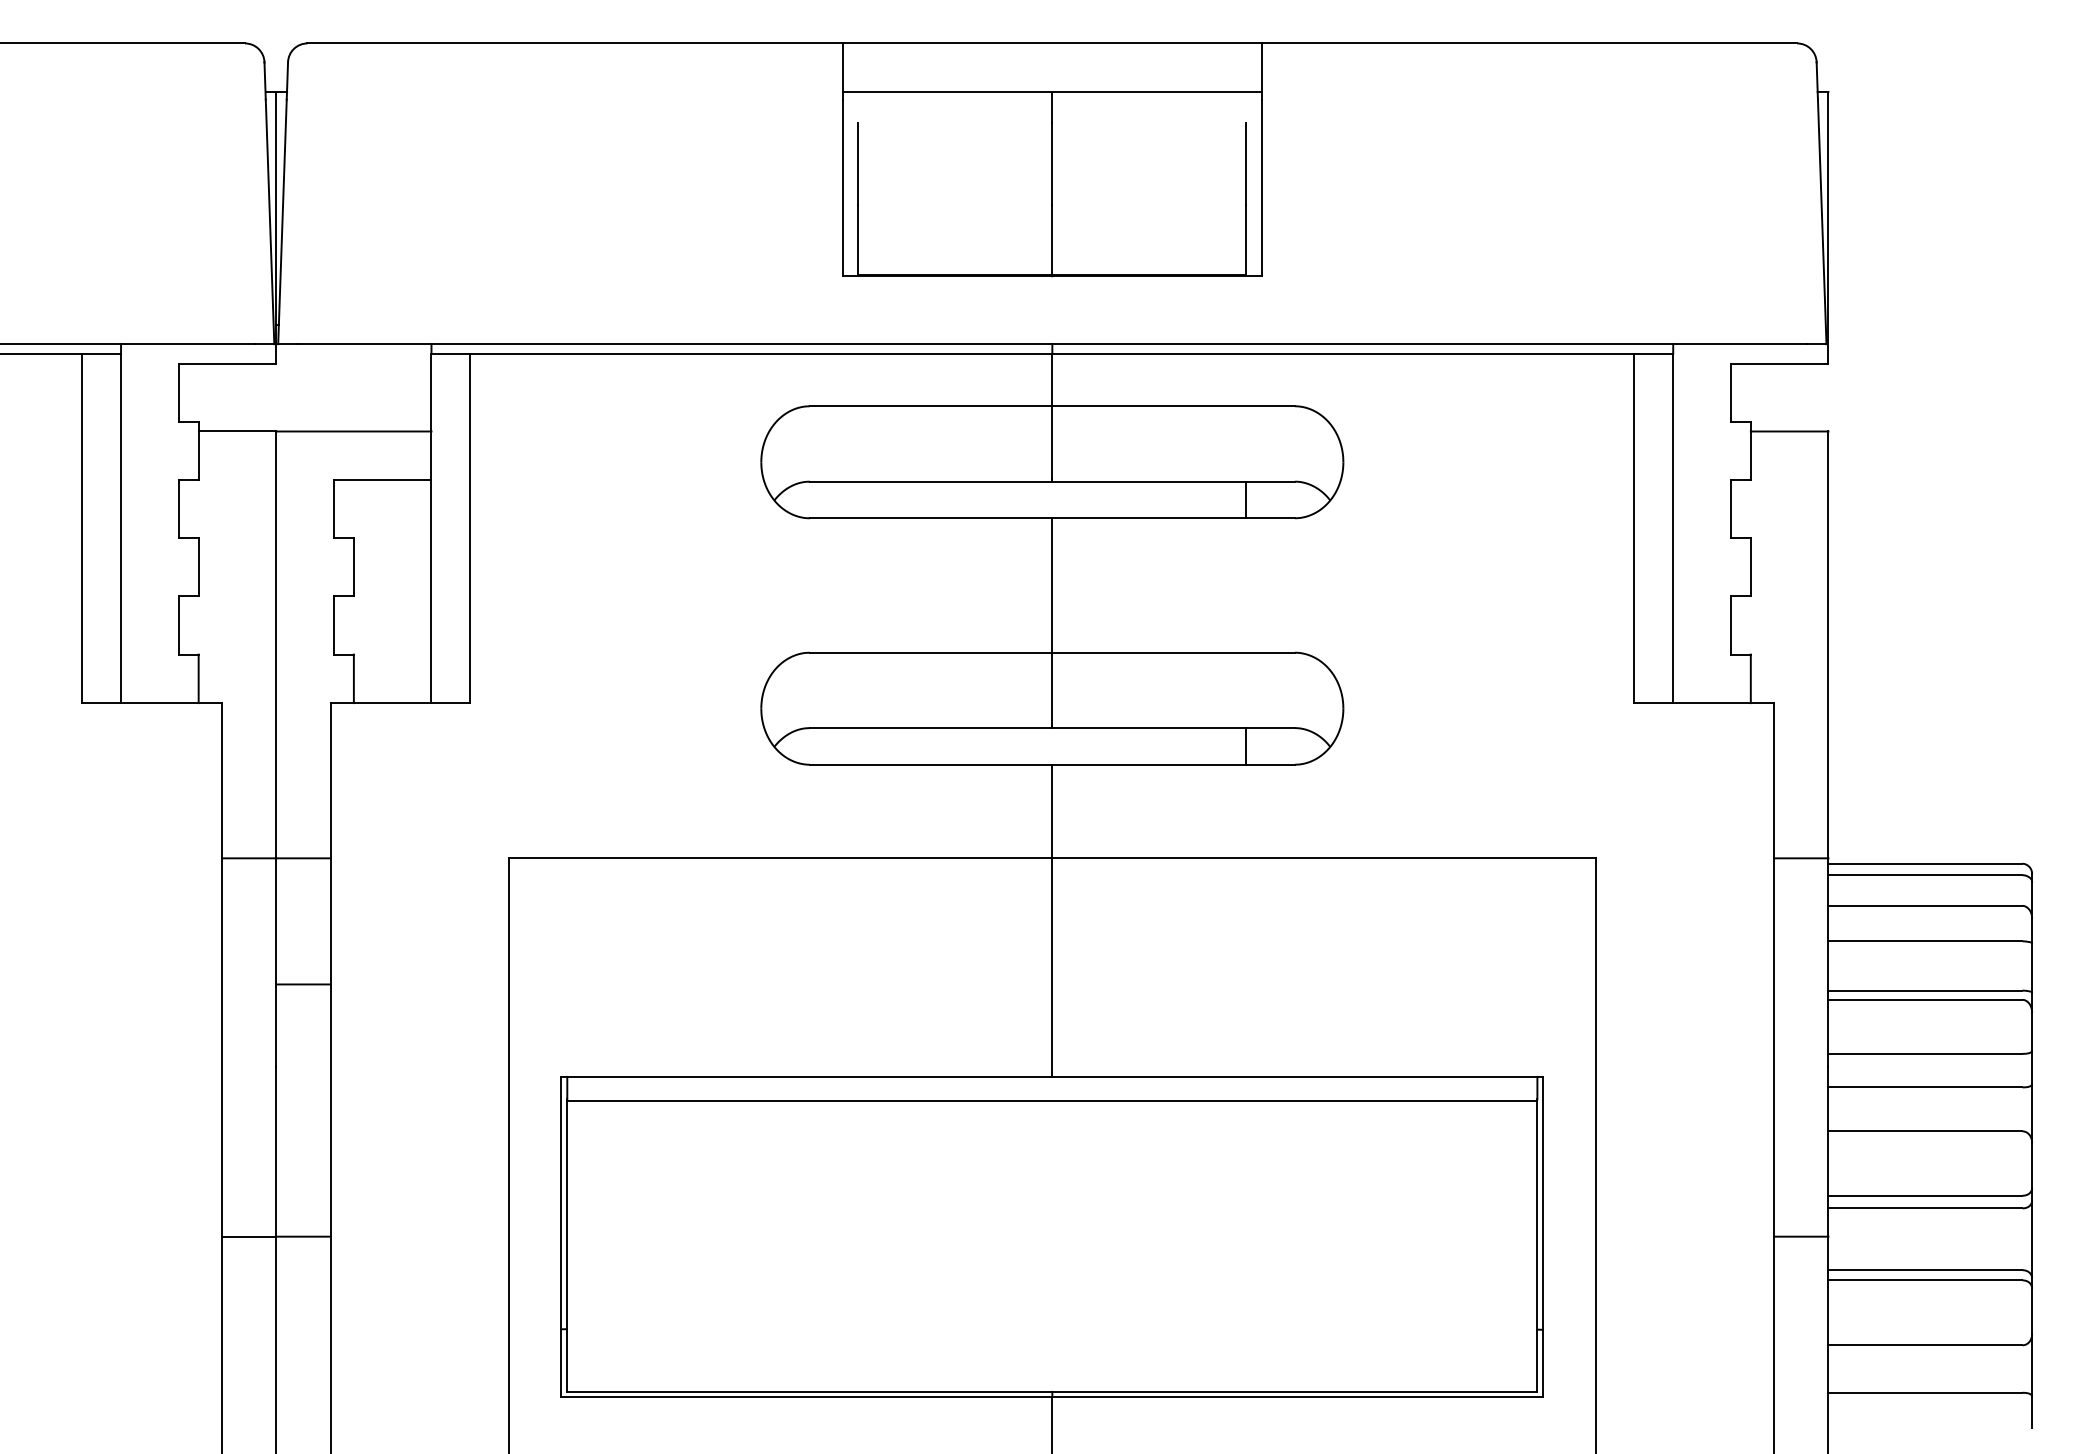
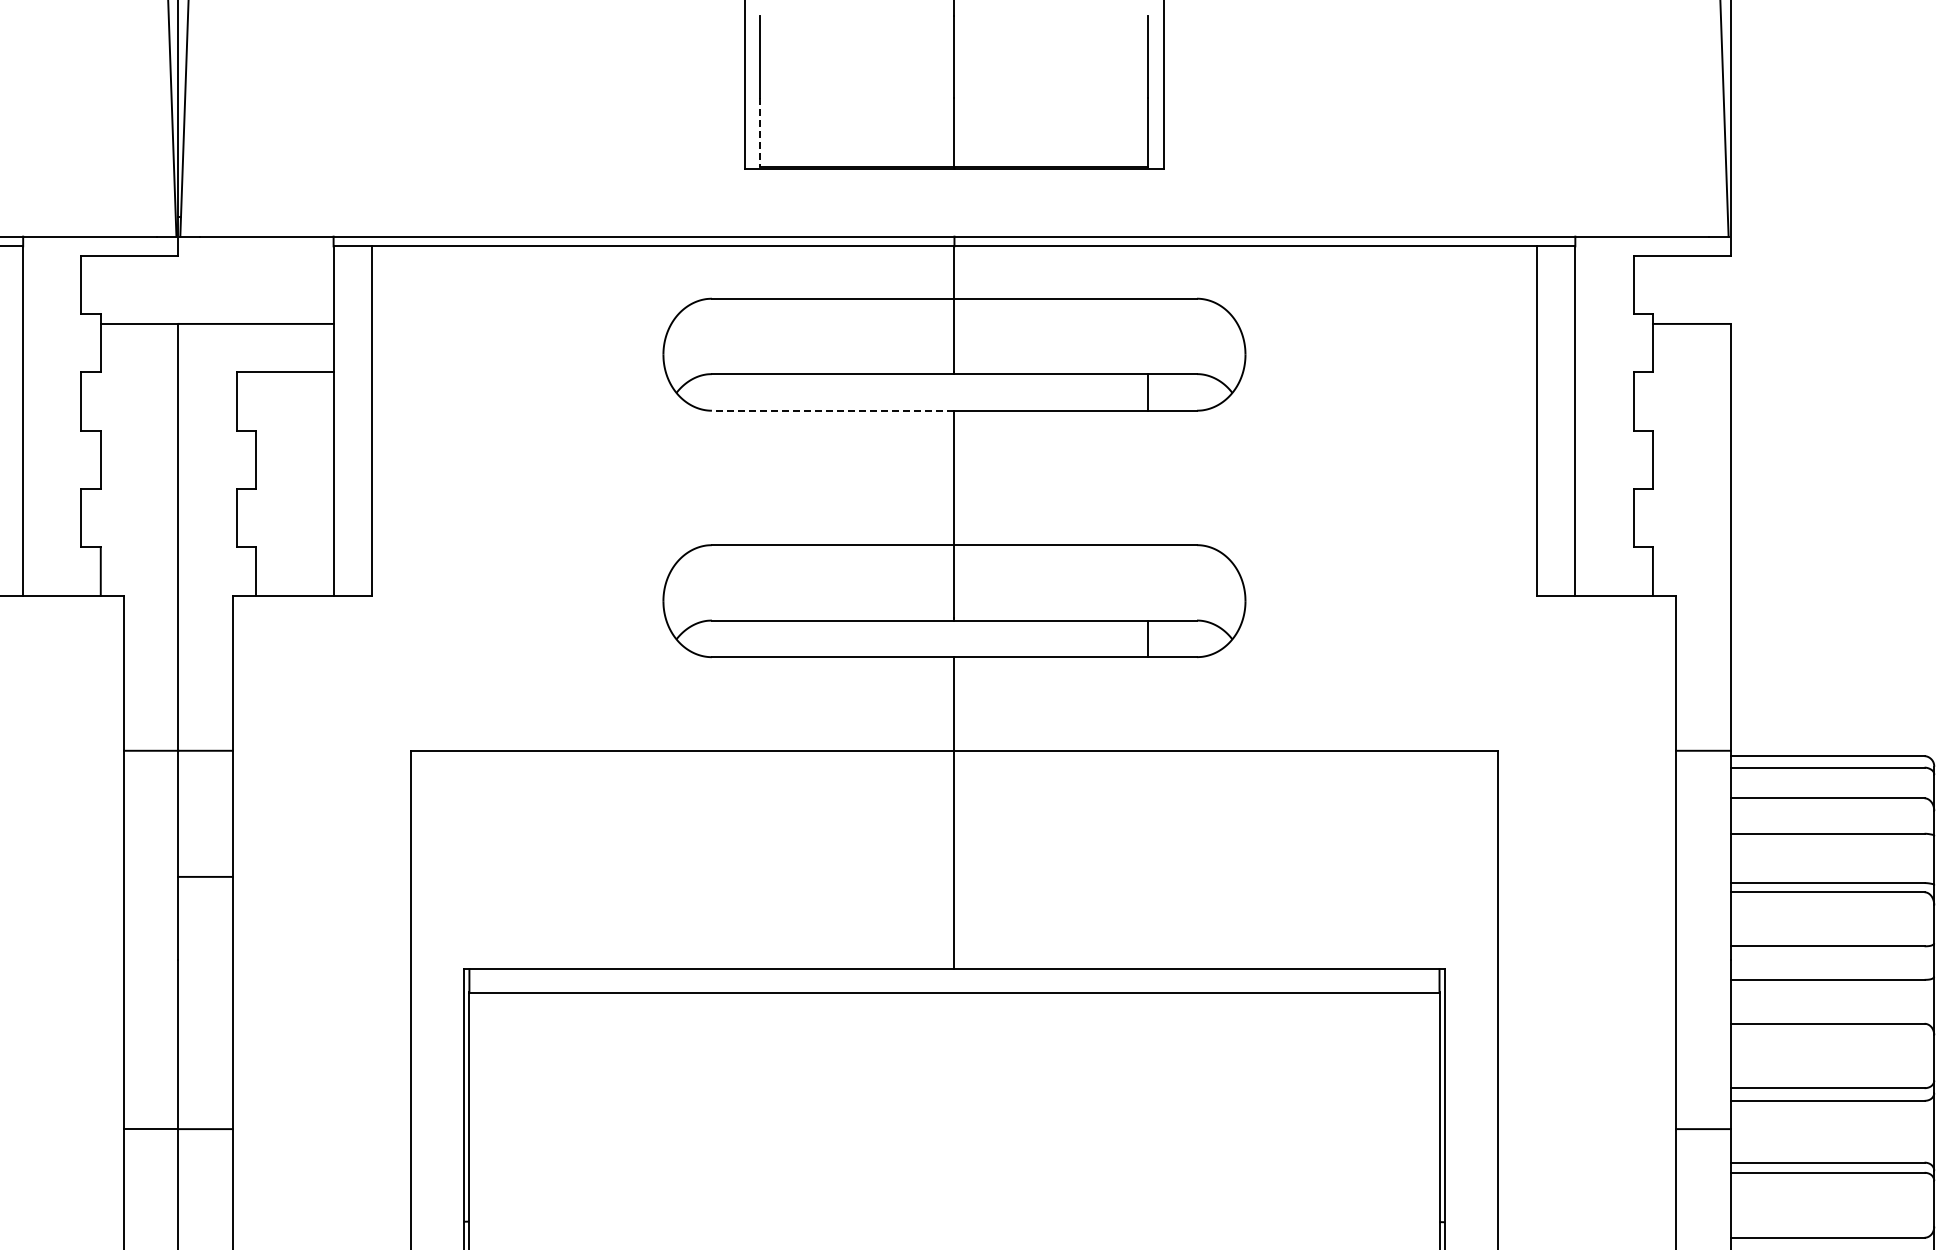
line: (858, 240) -> (760, 132), solid -> dashed
line: (930, 518) -> (832, 410), solid -> dashed

